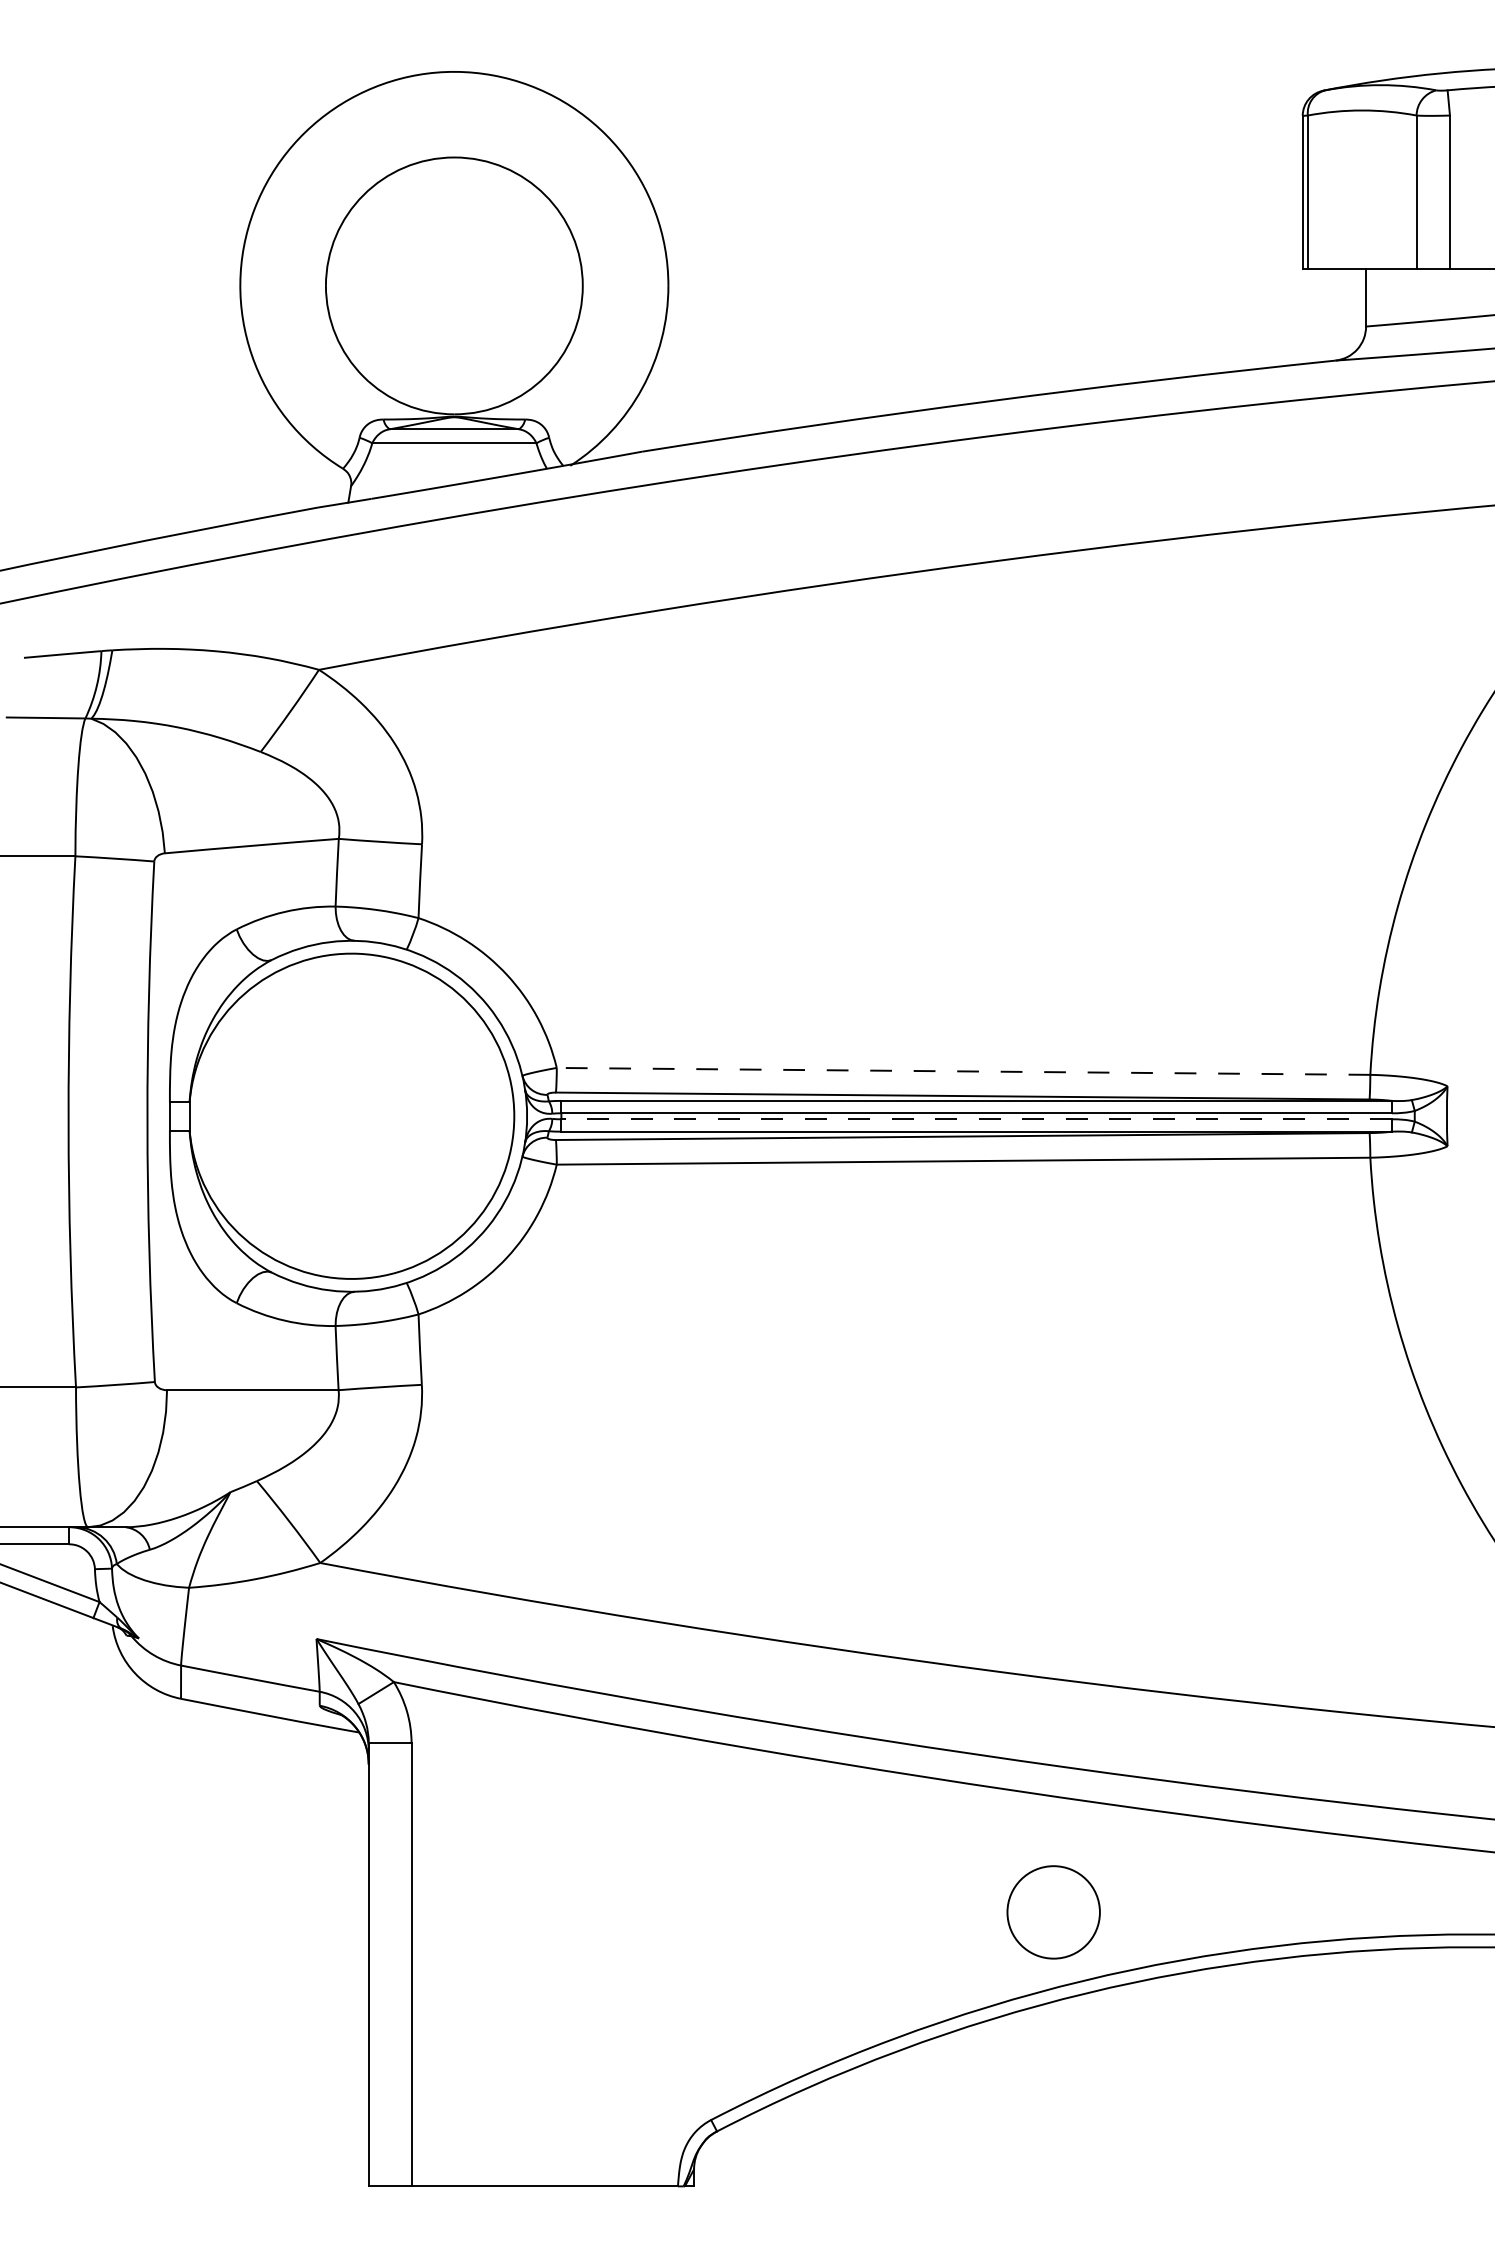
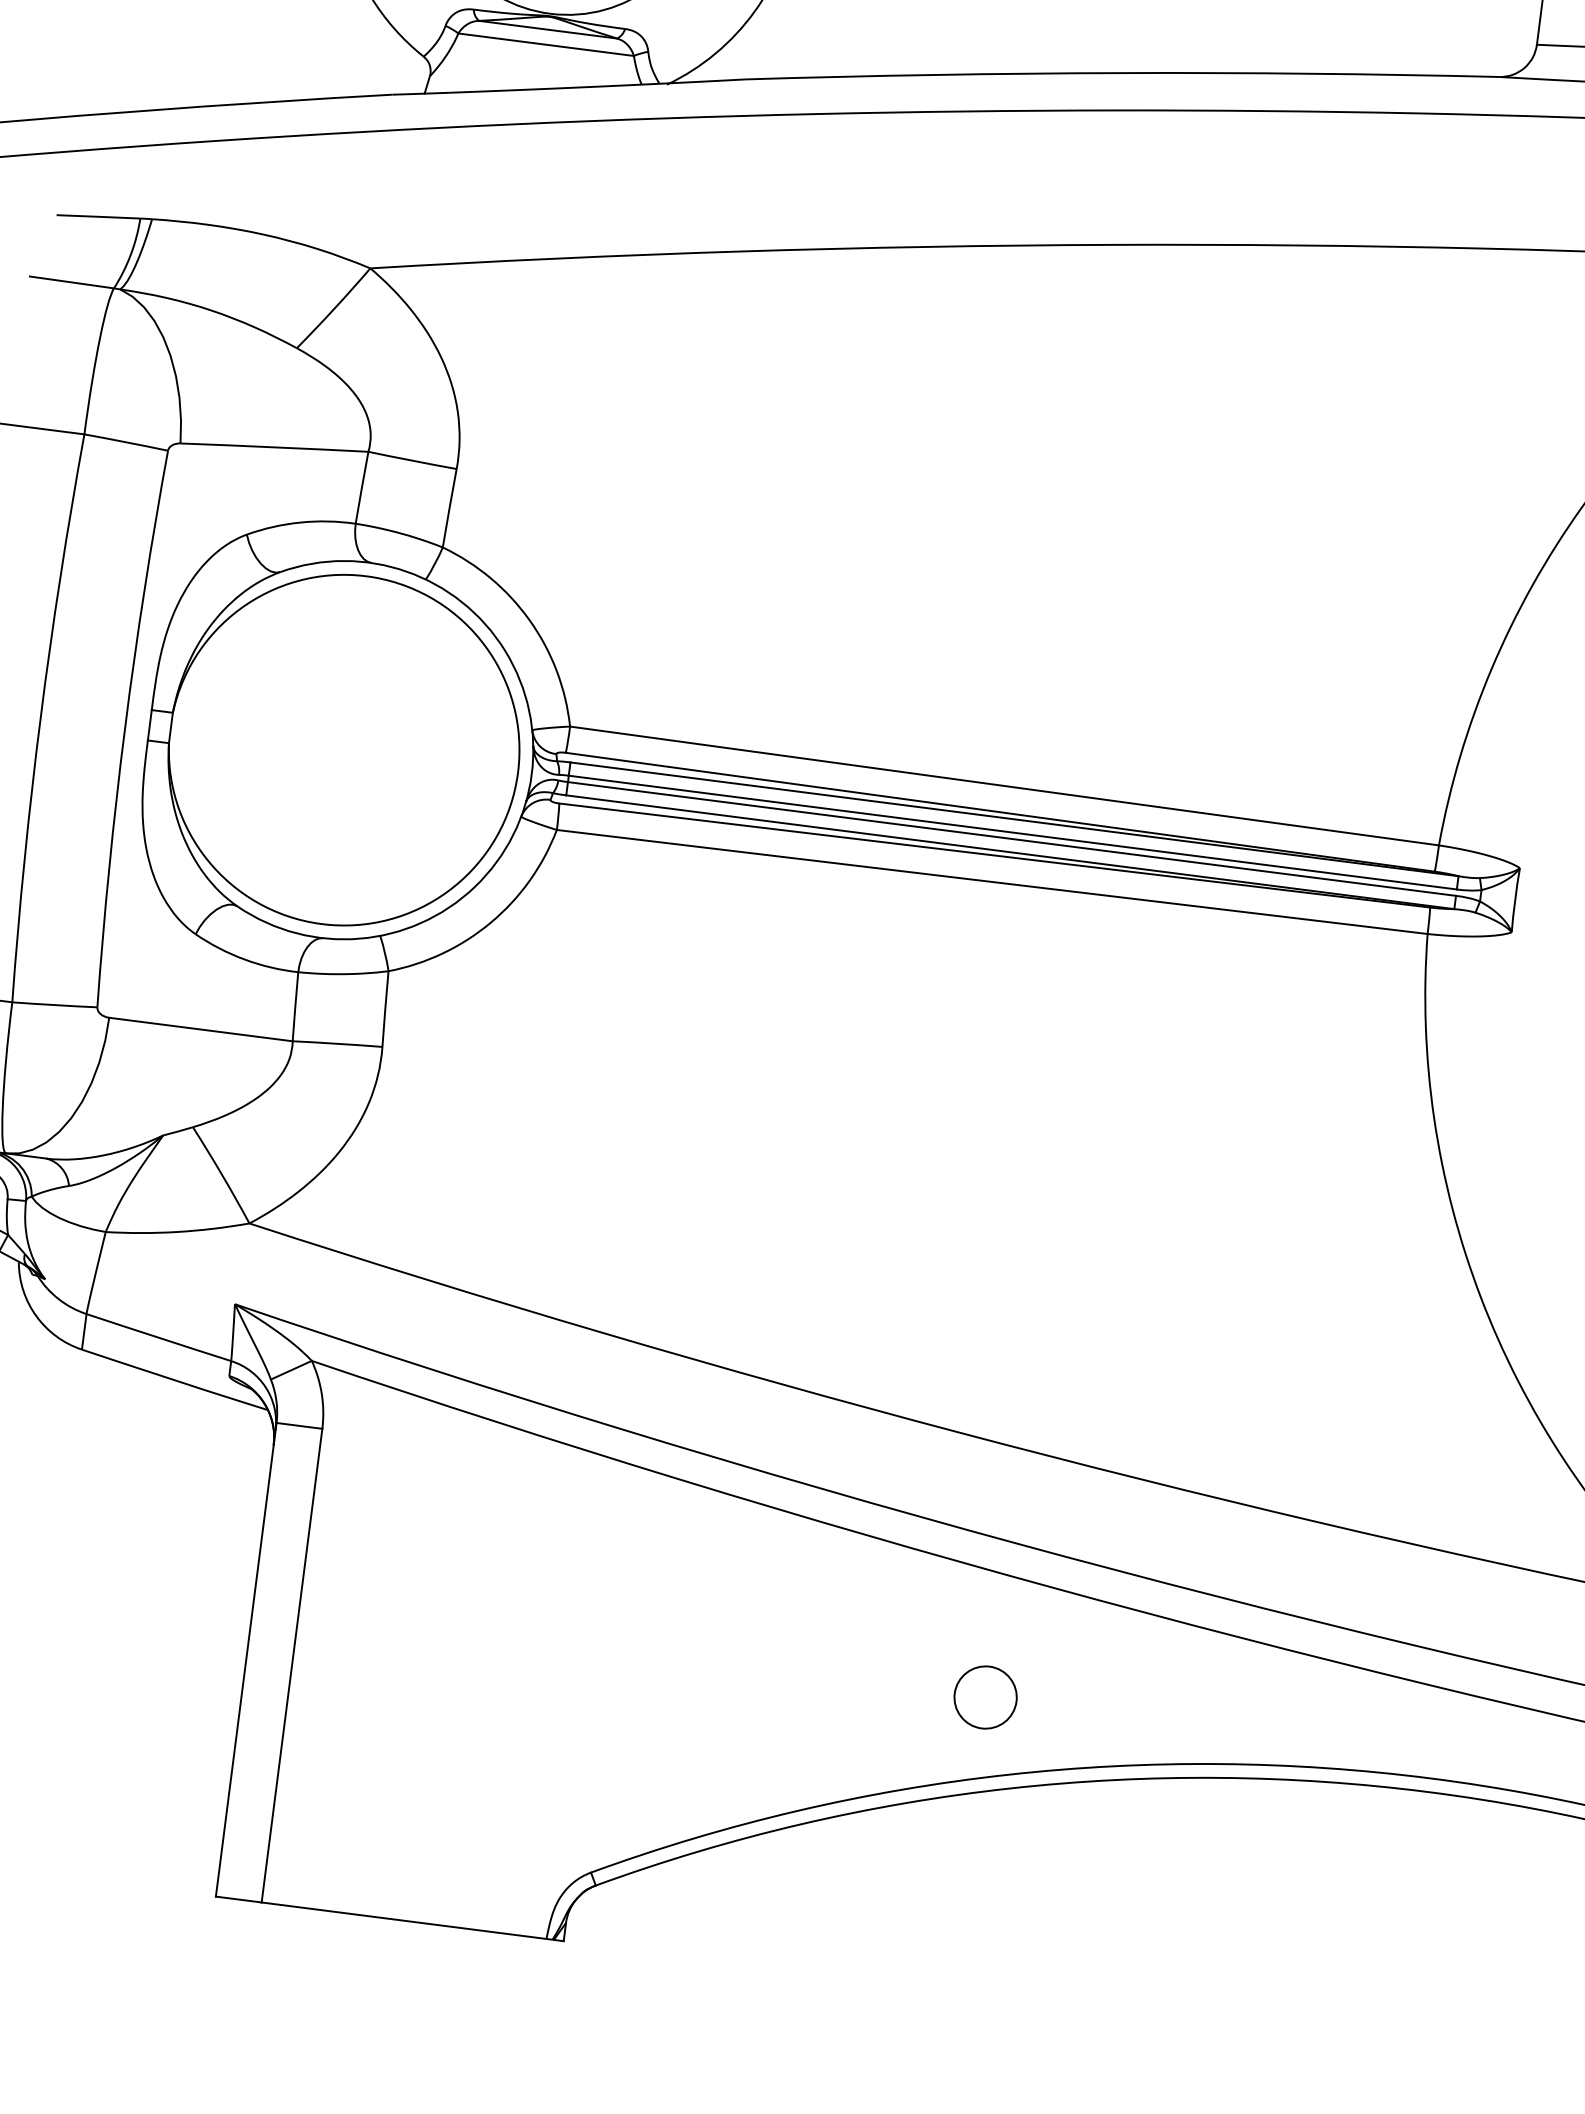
line: (964, 1071) -> (1005, 786), dashed -> solid
line: (976, 1119) -> (1011, 839), dashed -> solid
circle: (1053, 1912) -> (985, 1697), size x0.62

